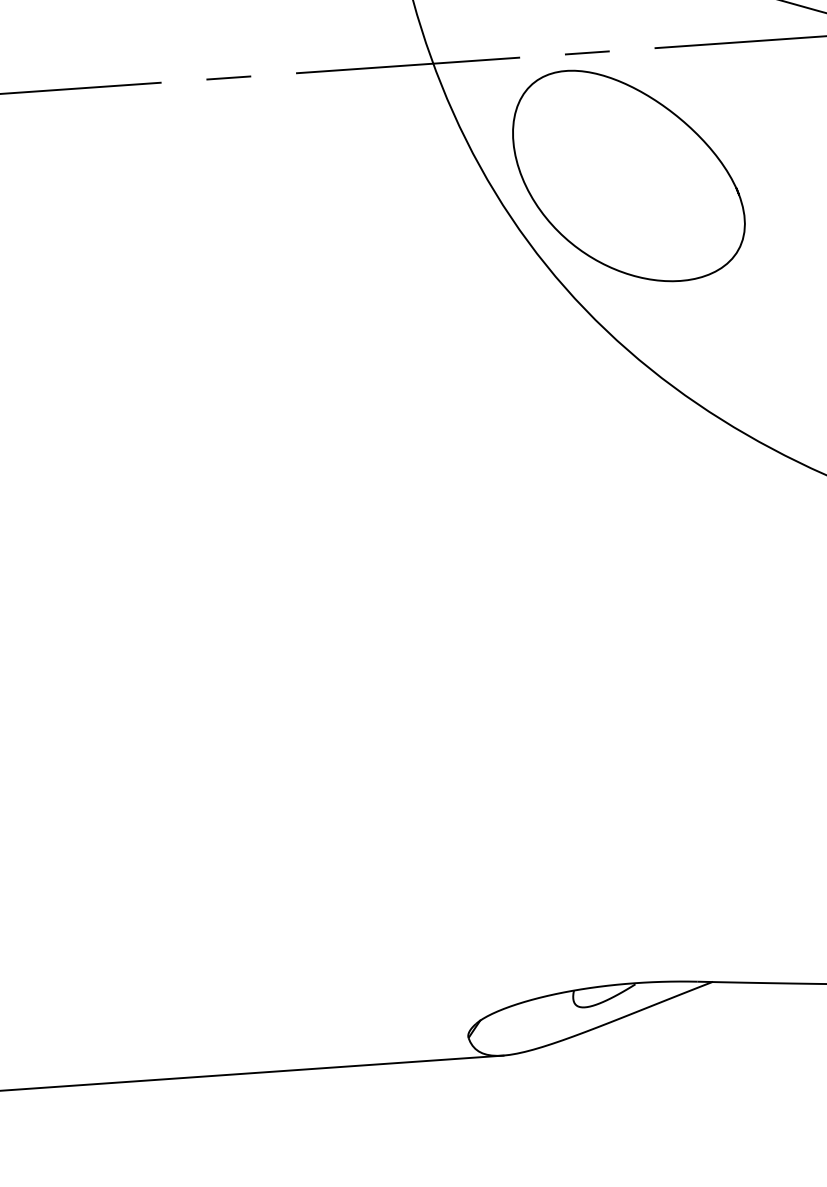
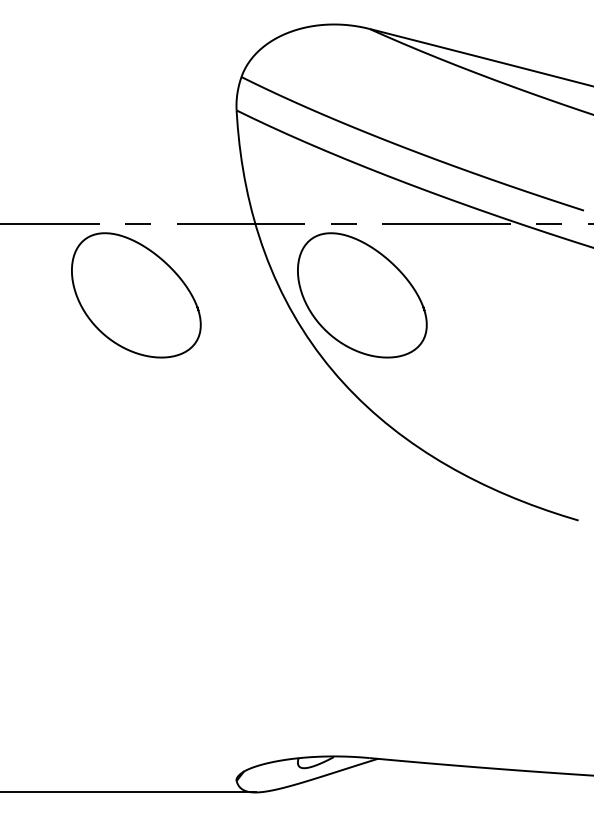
curve: (279, 144) -> (164, 263), added

